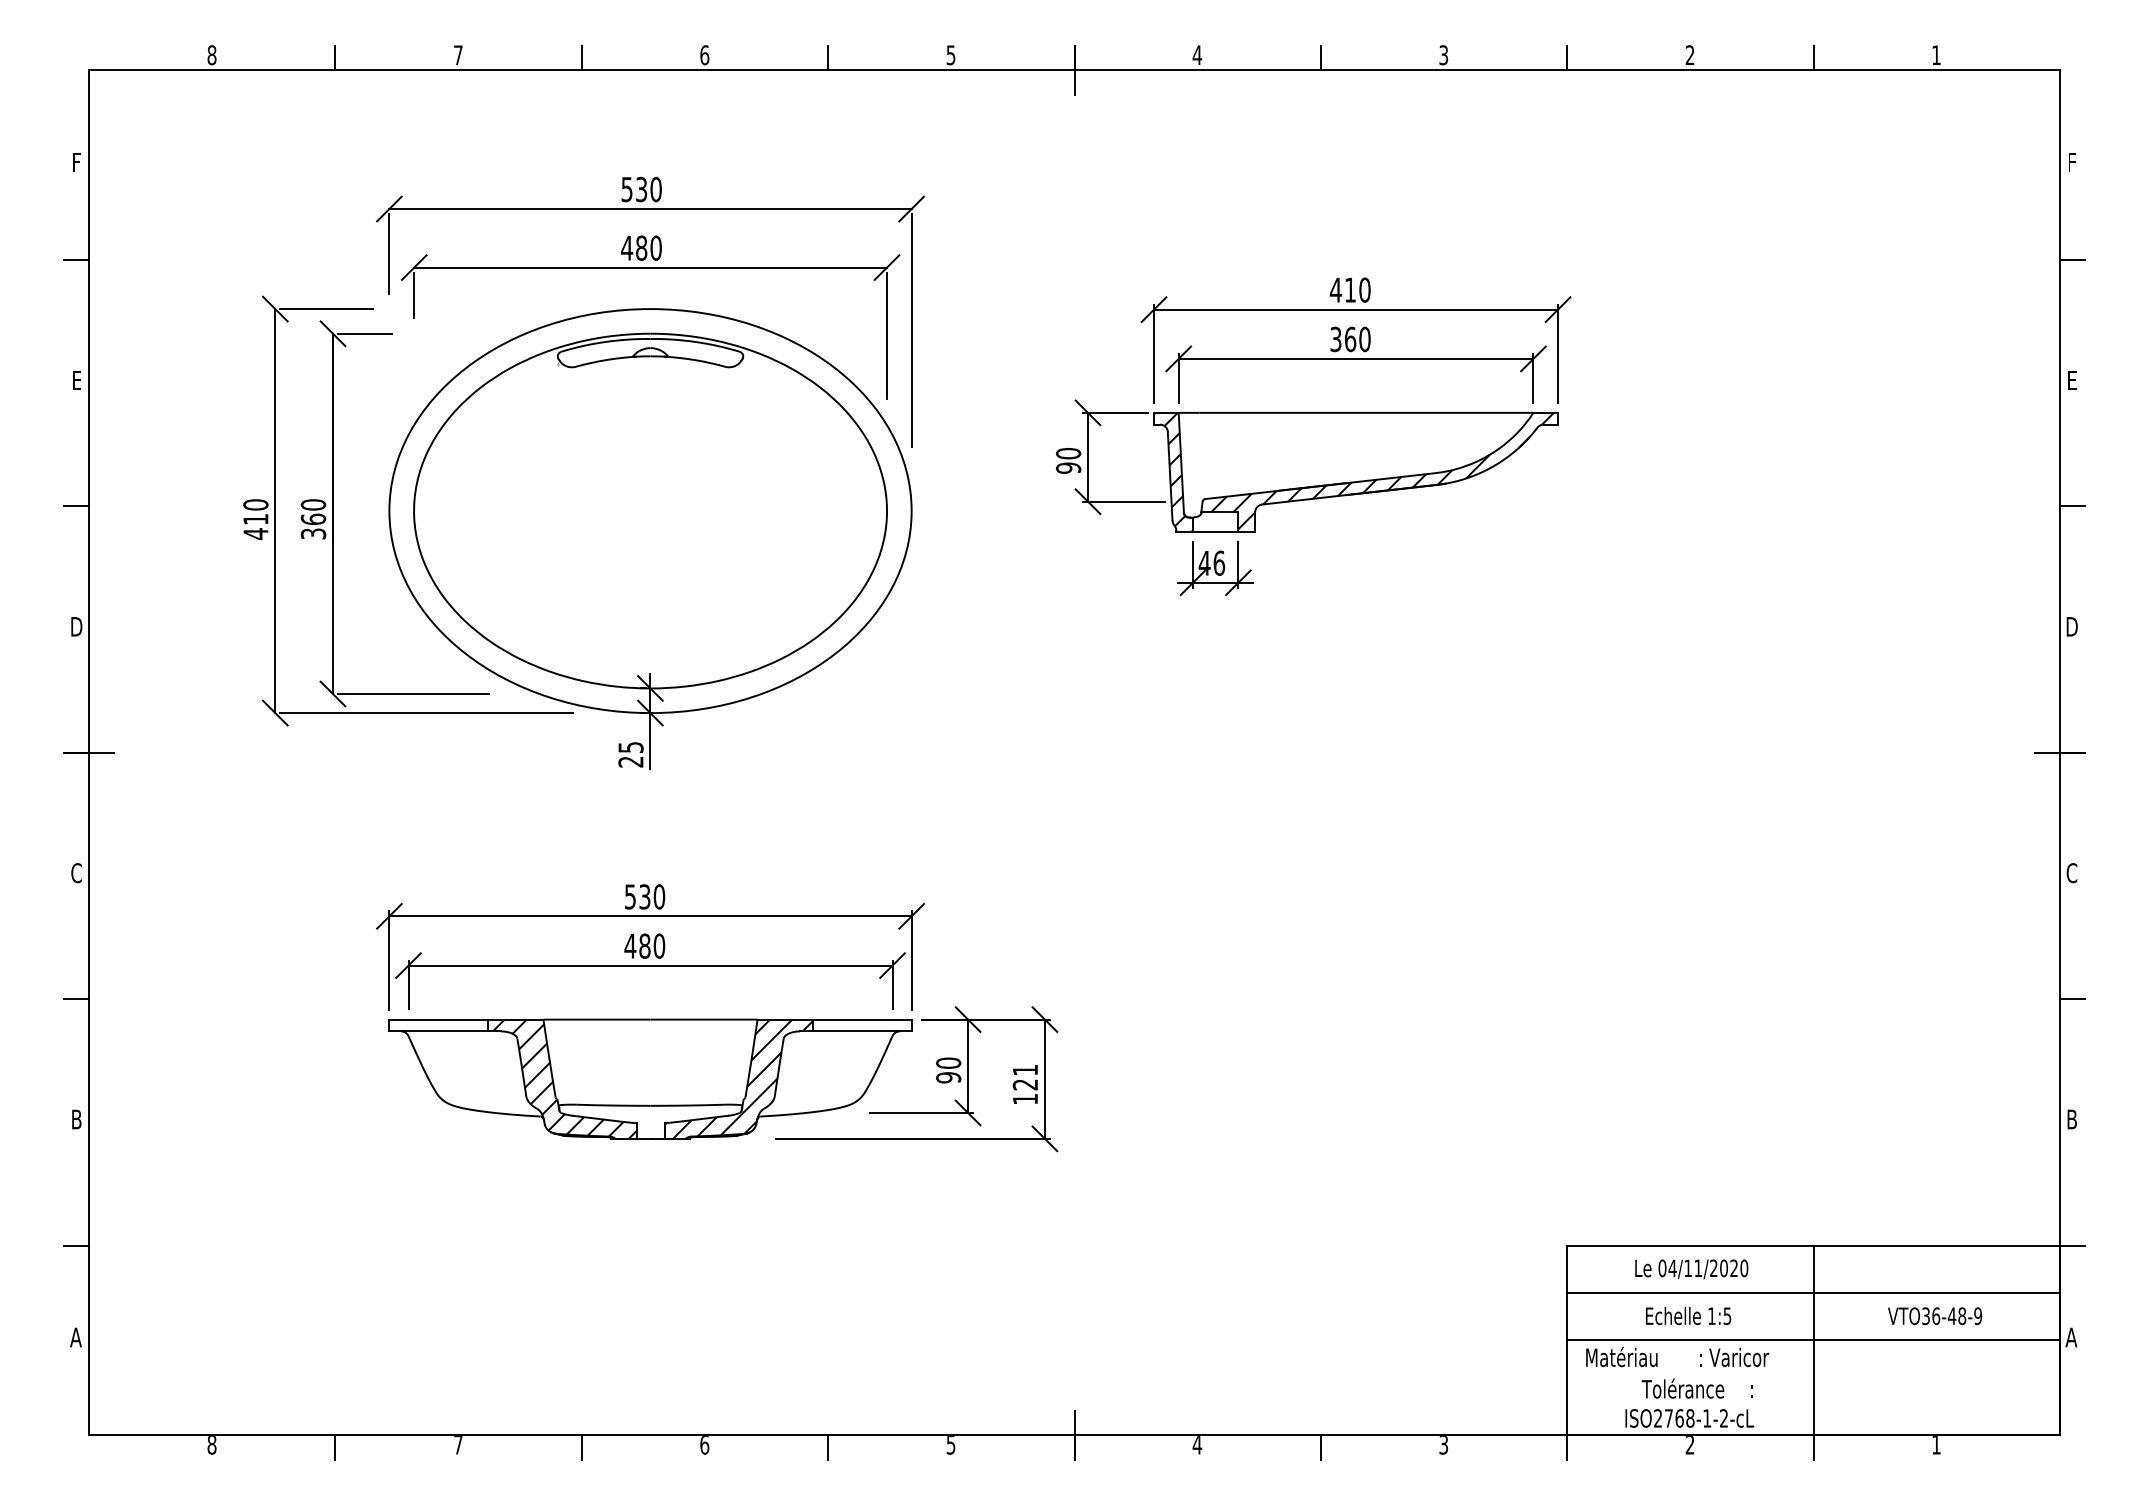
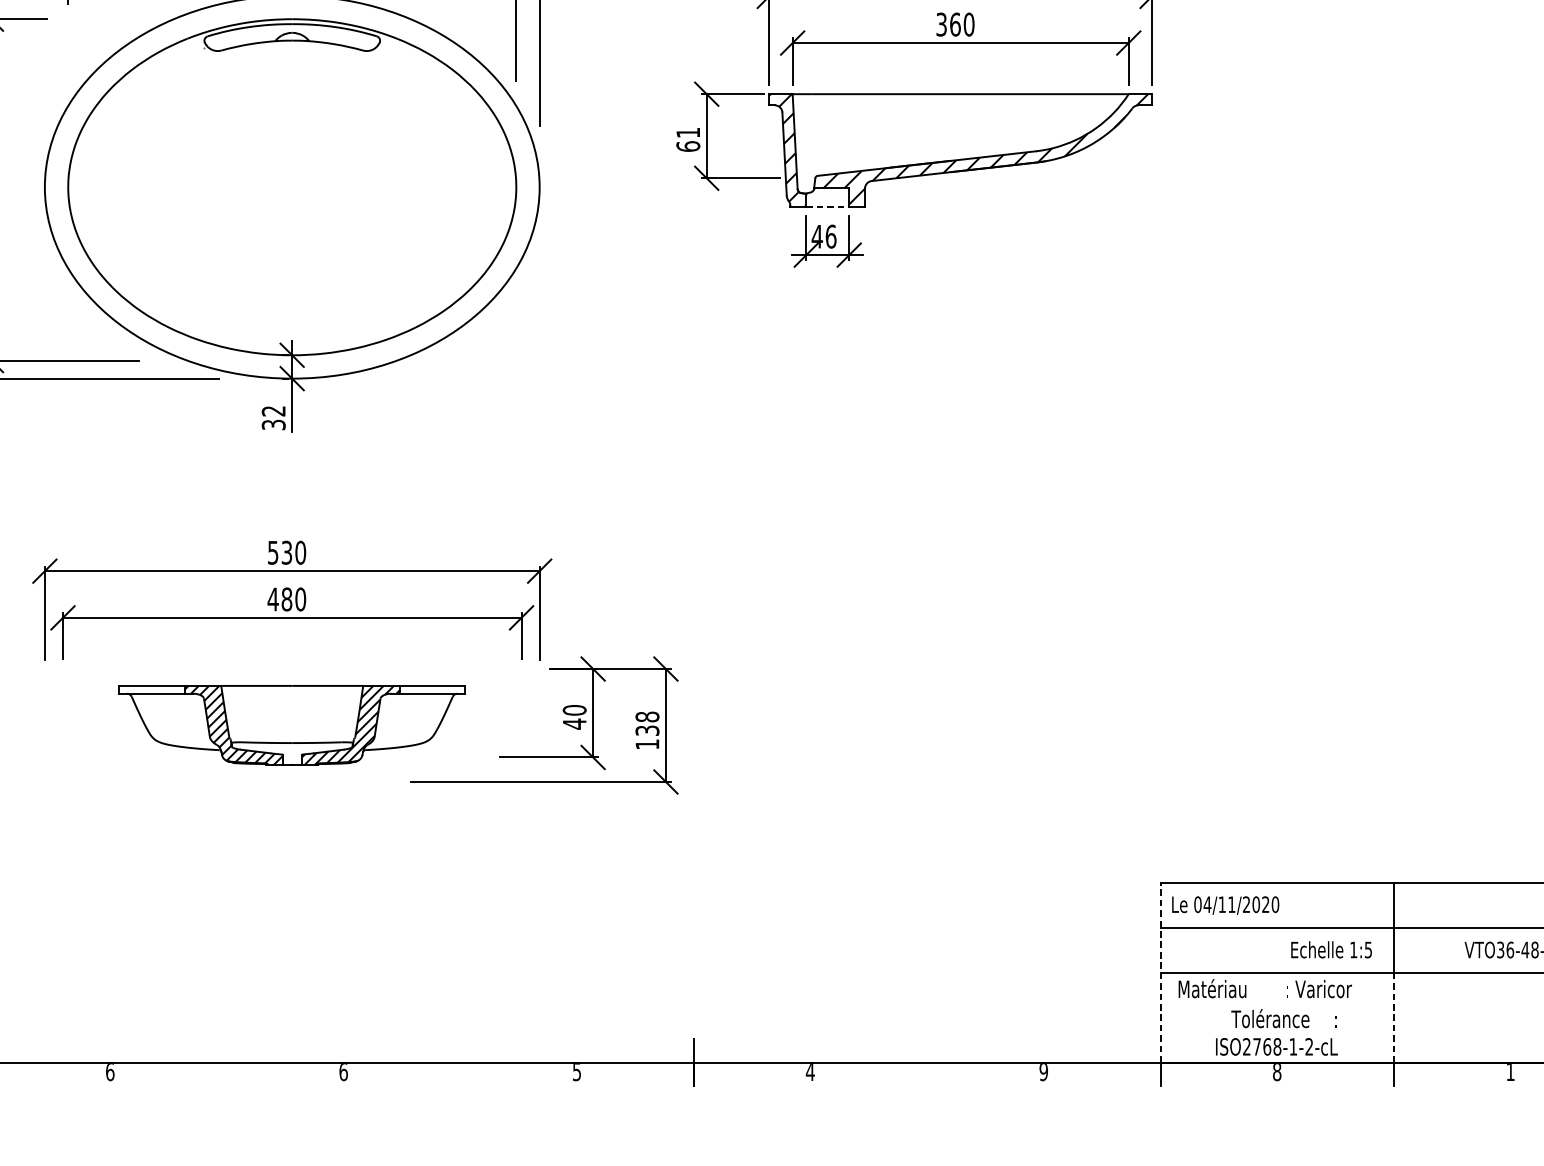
text: (1068, 460) -> (688, 139), 90 -> 61
line: (1215, 532) -> (827, 207), solid -> dashed
text: (630, 754) -> (273, 417), 25 -> 32
text: (948, 1077) -> (574, 723), 90 -> 40
text: (1025, 1077) -> (647, 723), 121 -> 138
part: (650, 1078) -> (292, 724), size x0.7
text: (1691, 1269) -> (1225, 905), moved
text: (1688, 1315) -> (1331, 949), moved
line: (1567, 1340) -> (1161, 973), solid -> dashed
line: (1813, 1387) -> (1394, 1017), solid -> dashed
text: (458, 1445) -> (110, 1072), 7 -> 6
text: (1443, 1445) -> (1043, 1072), 3 -> 9
text: (1689, 1445) -> (1276, 1072), 2 -> 8
line: (581, 1447) -> (226, 1074), removed
line: (828, 1447) -> (460, 1074), removed
line: (1320, 1447) -> (927, 1074), removed

